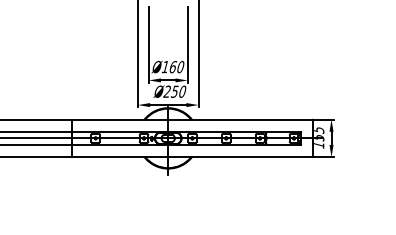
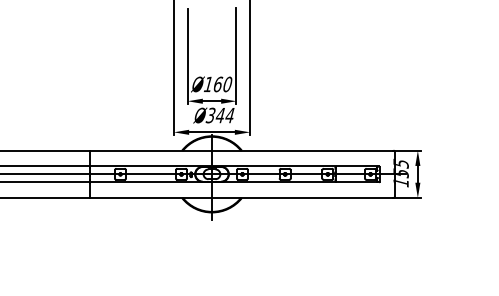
text: (174, 91) -> (219, 115), 250 -> 344

